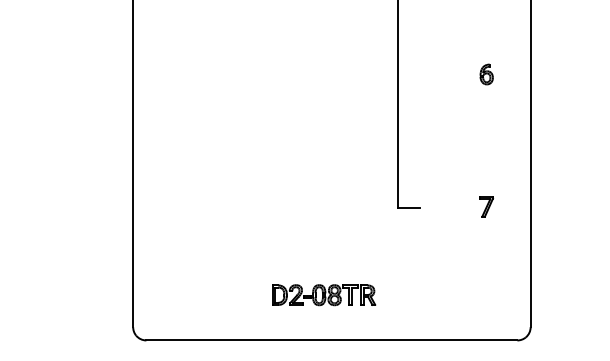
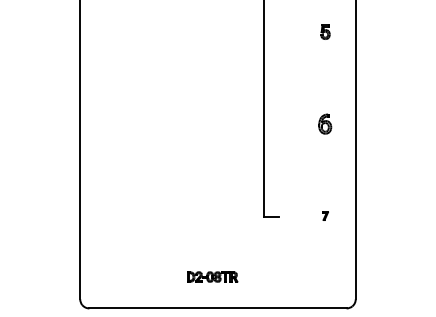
part: (486, 73) -> (325, 123), size x1.4
part: (486, 206) -> (325, 215), size x0.6
part: (323, 294) -> (212, 276), size x0.7

